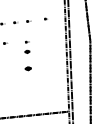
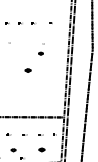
part: (27, 47) -> (41, 49), moved

